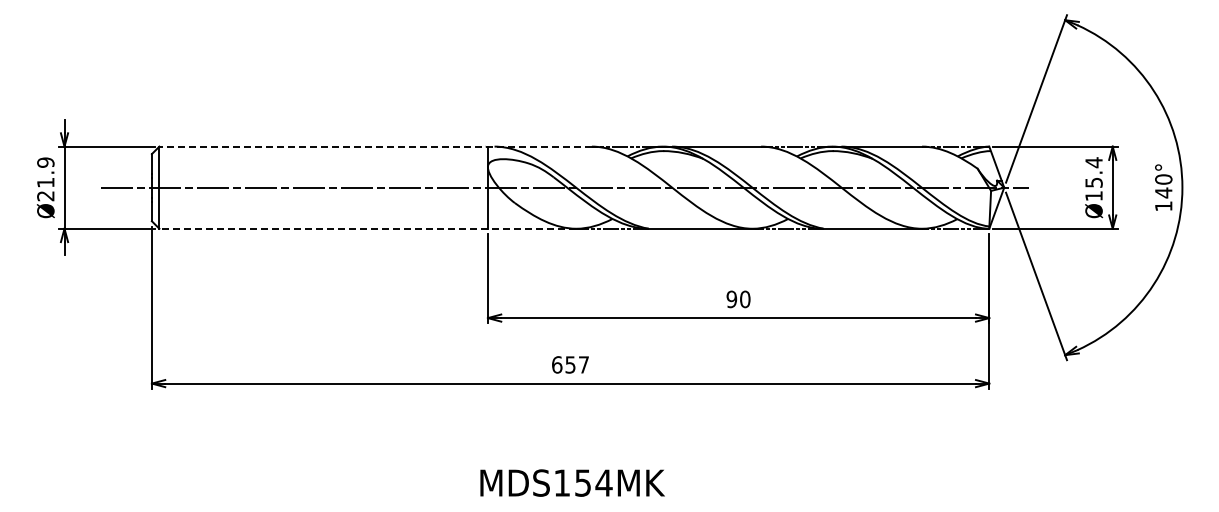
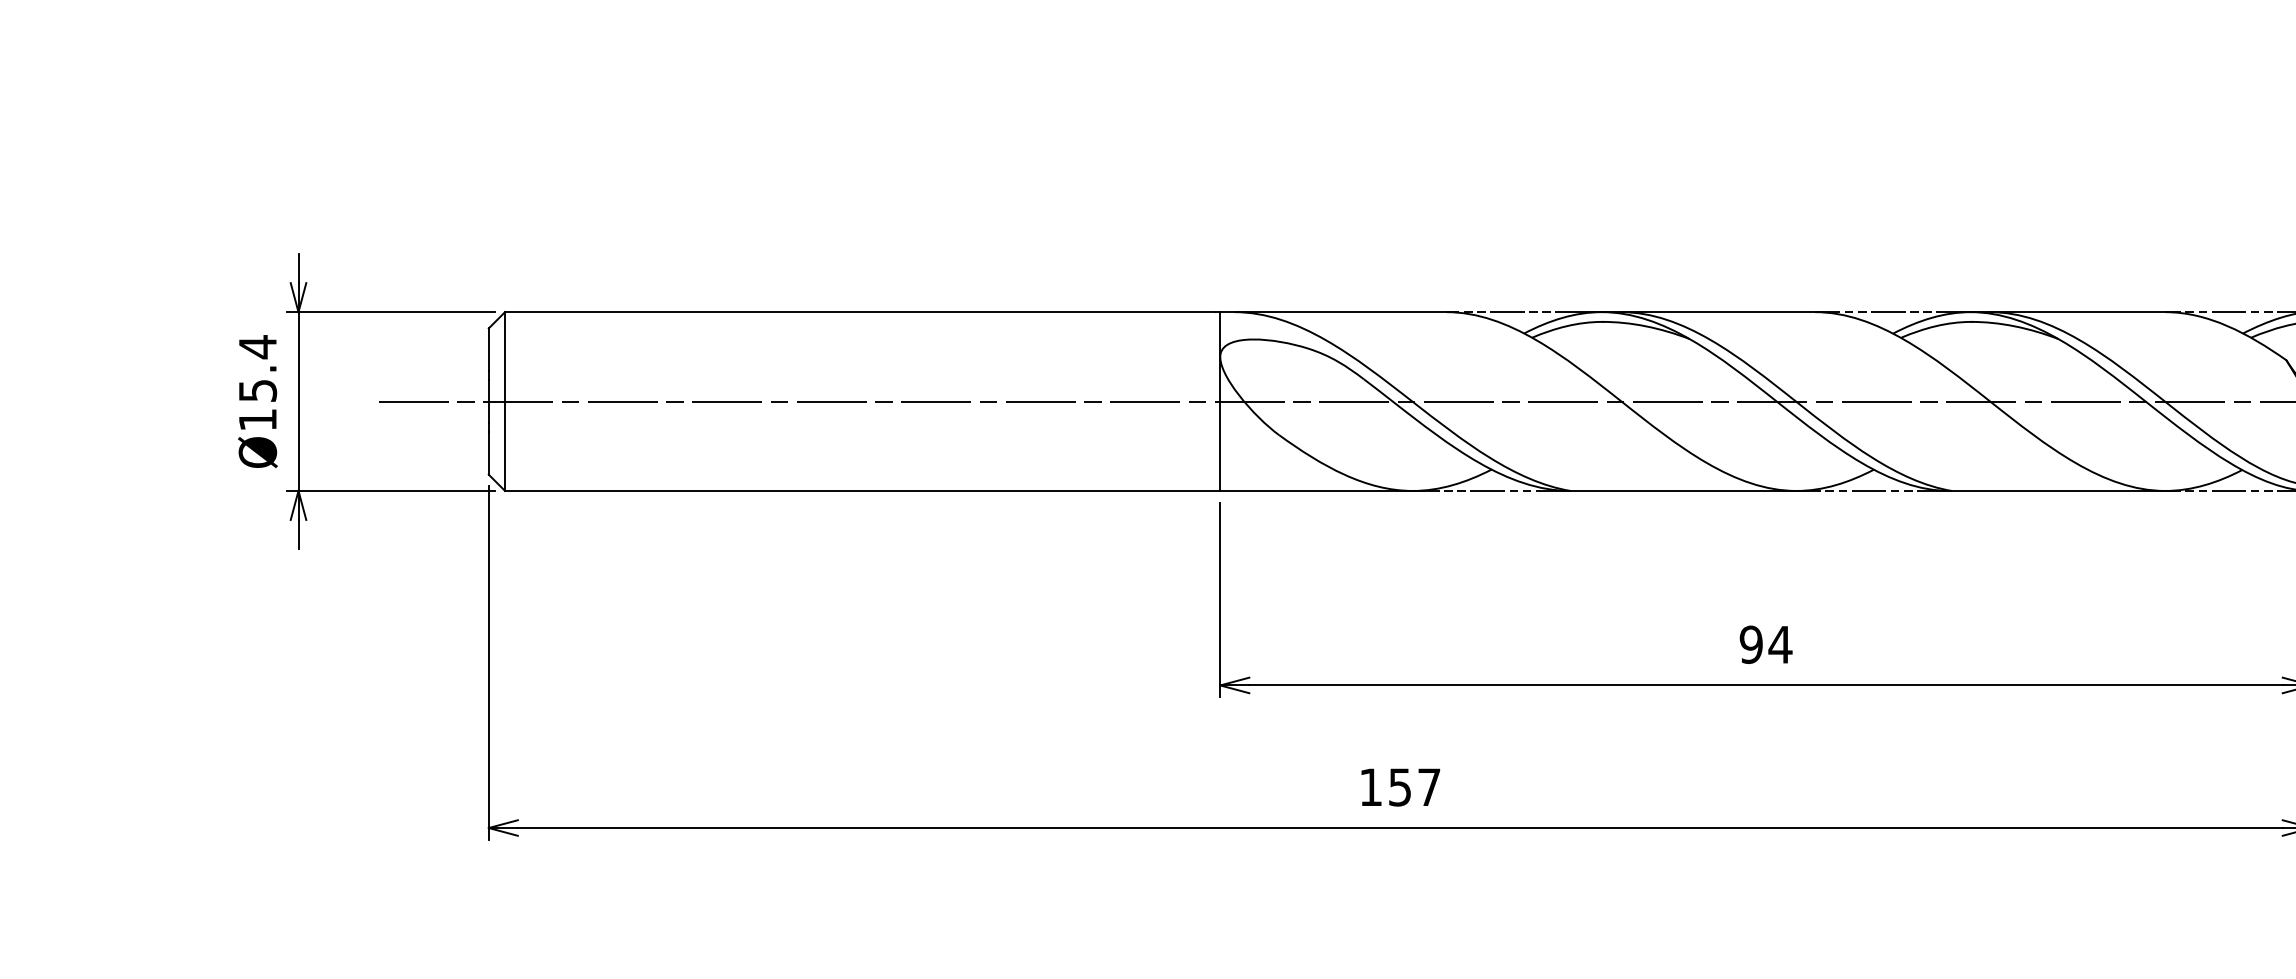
line: (375, 146) -> (975, 311), dashed -> solid
text: (45, 179) -> (257, 383), Ø21.9 -> Ø15.4
line: (367, 228) -> (958, 490), dashed -> solid
text: (744, 299) -> (1778, 644), 90 -> 94
text: (557, 364) -> (1371, 786), 657 -> 157

